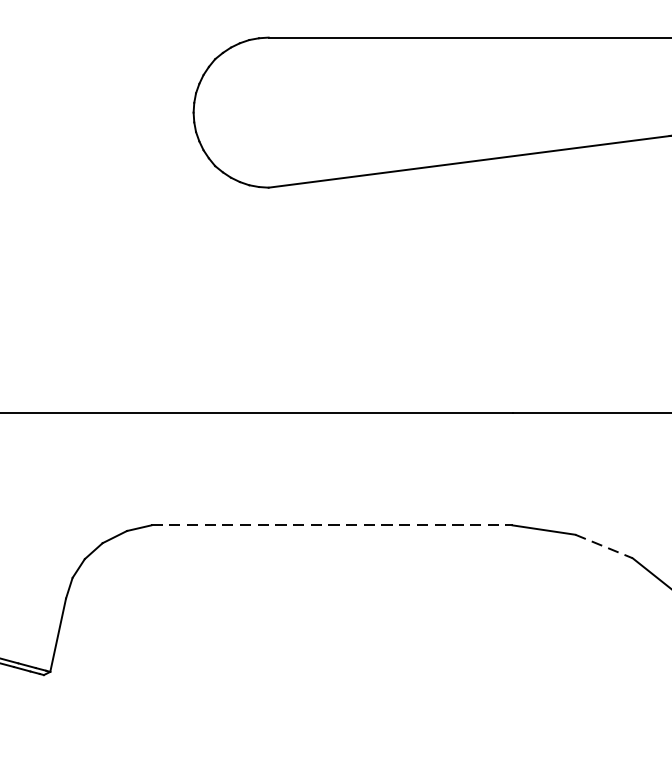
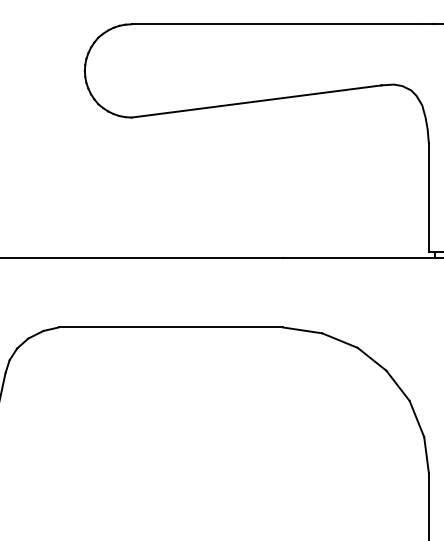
line: (332, 525) -> (171, 327), dashed -> solid
line: (604, 546) -> (340, 340), dashed -> solid

